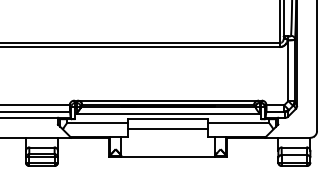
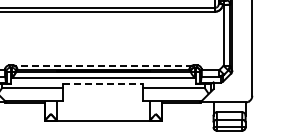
line: (168, 100) -> (103, 65), solid -> dashed
line: (168, 119) -> (103, 84), solid -> dashed
line: (168, 128) -> (103, 93), removed

